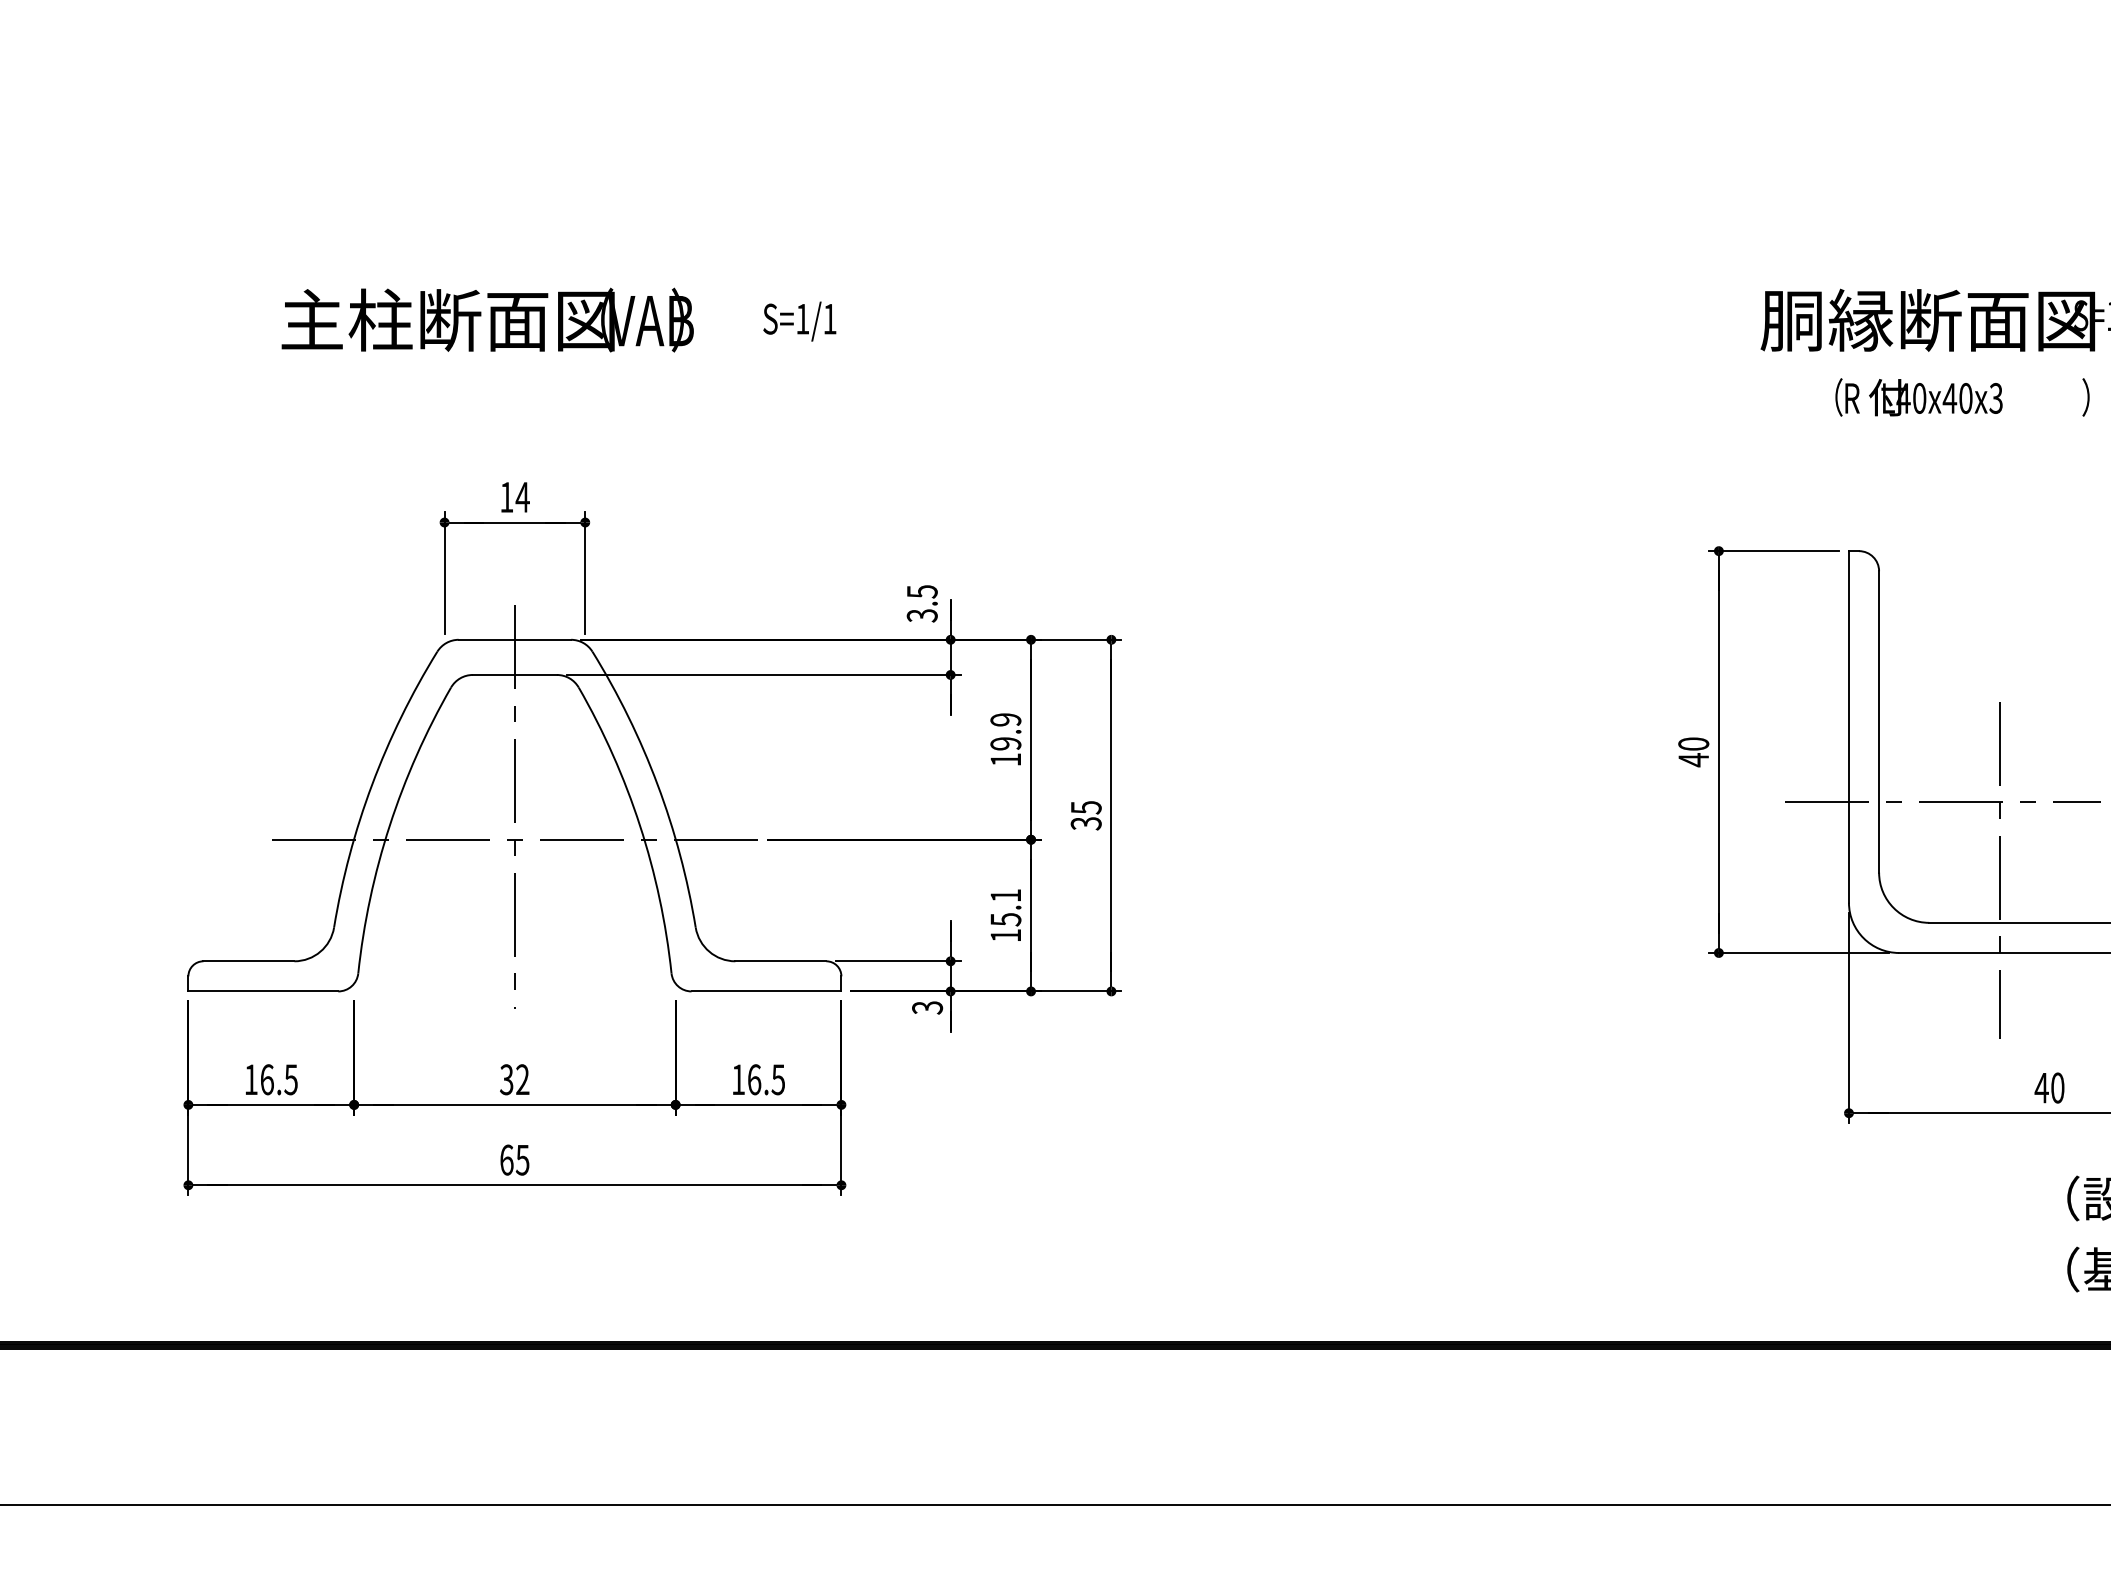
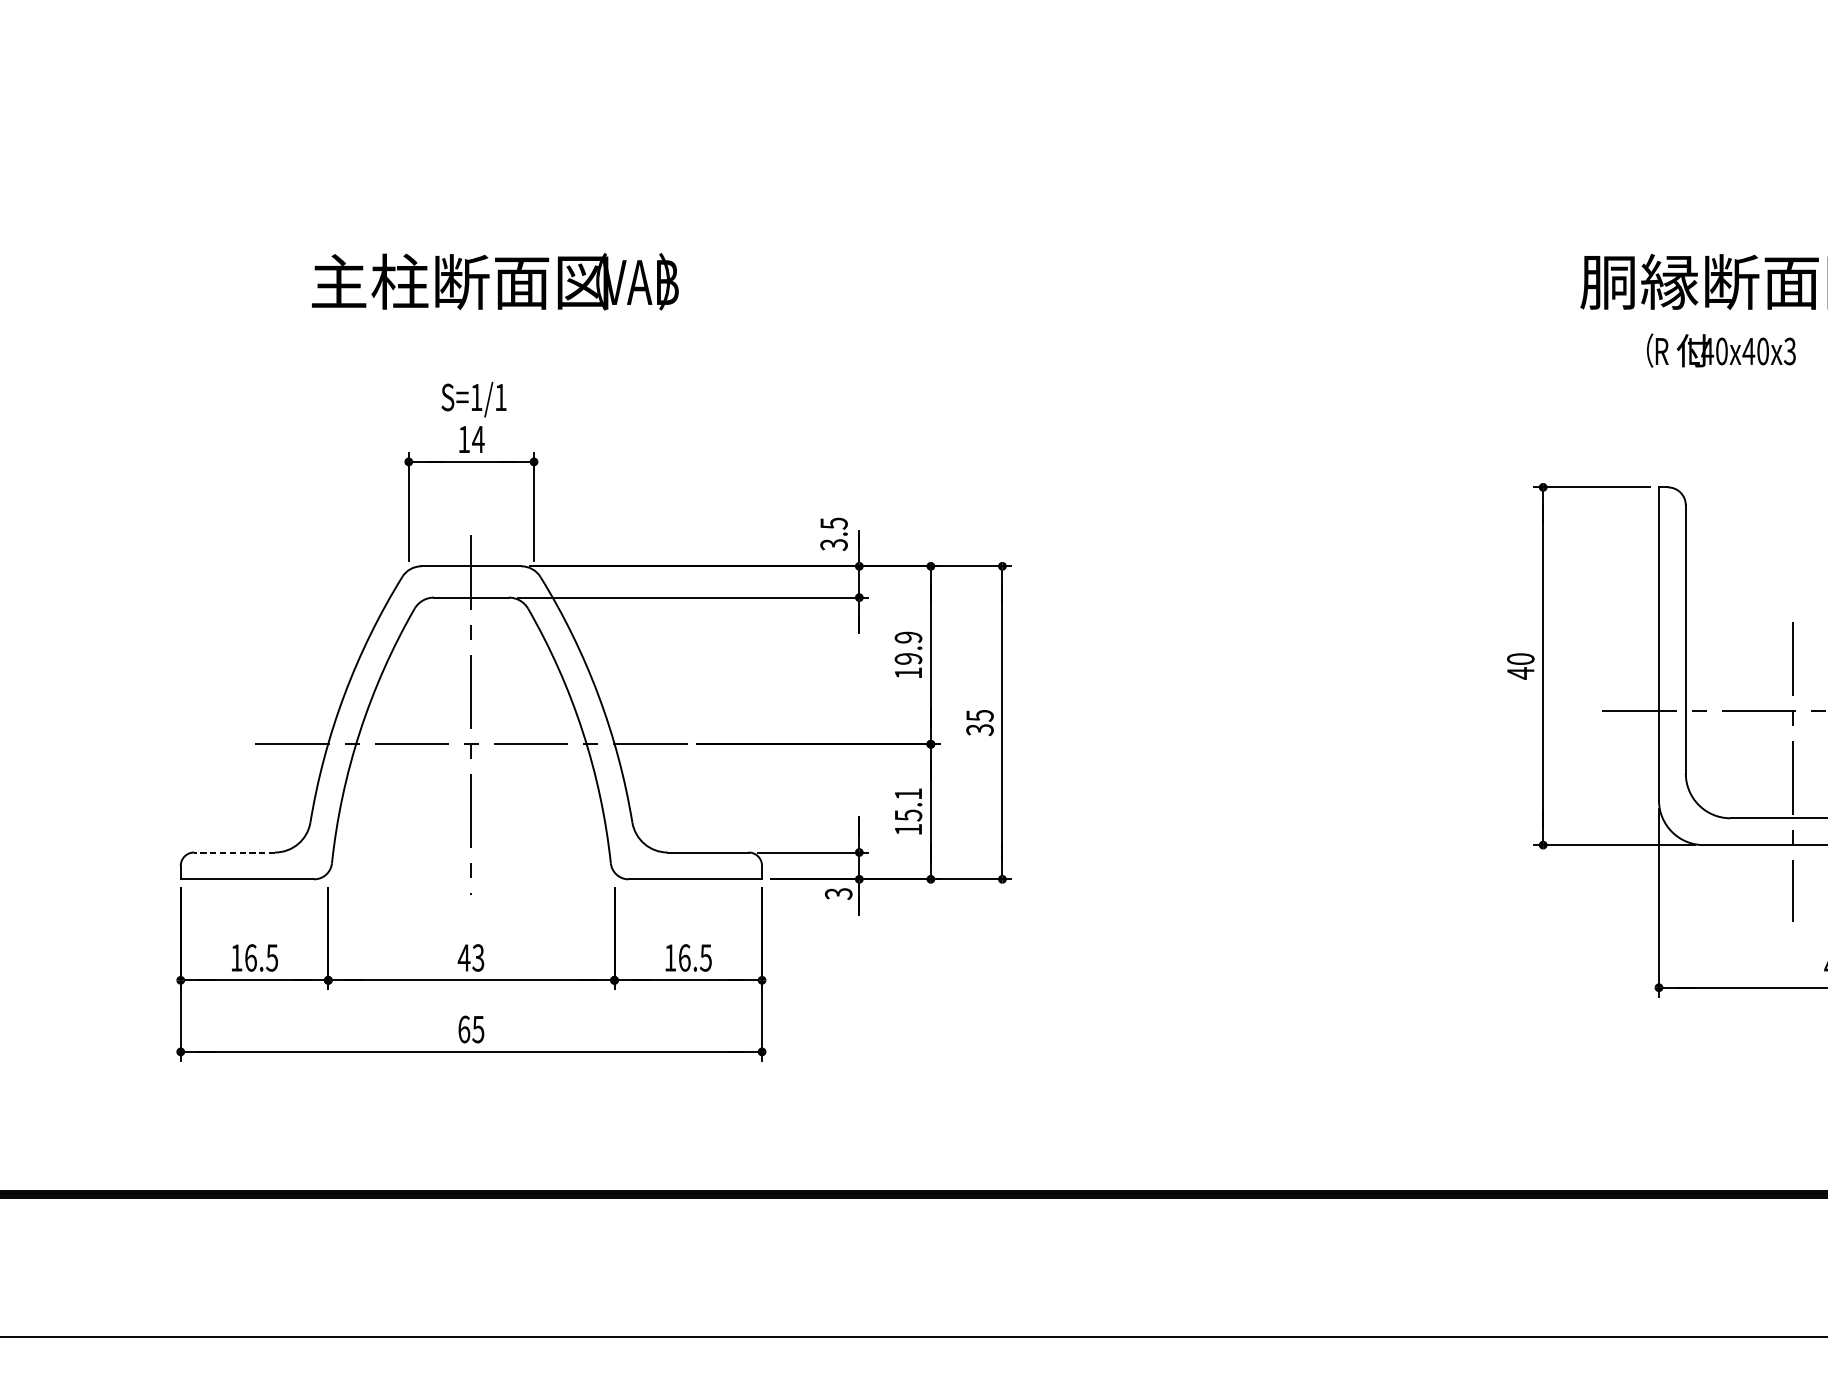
text: (487, 319) -> (495, 281), moved
text: (799, 321) -> (473, 399), moved
line: (248, 961) -> (234, 852), solid -> dashed
text: (514, 1079) -> (471, 957), 32 -> 43

